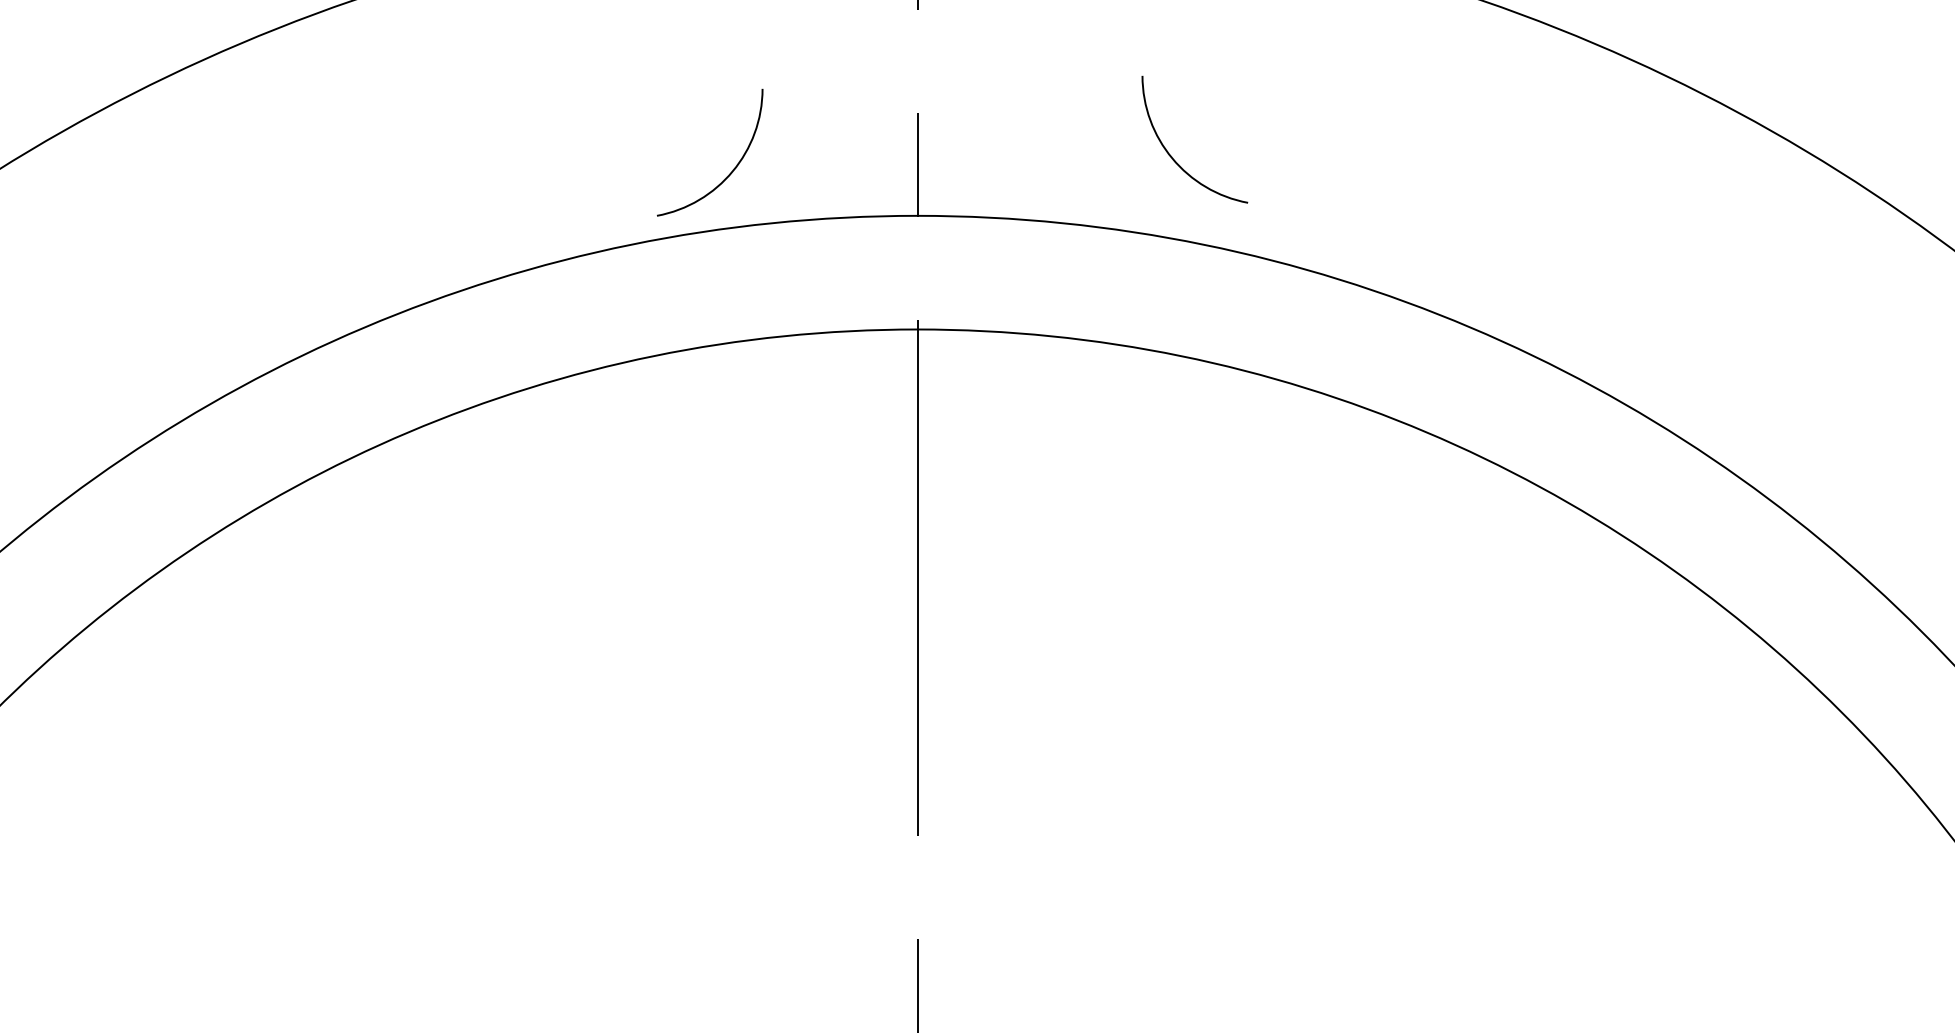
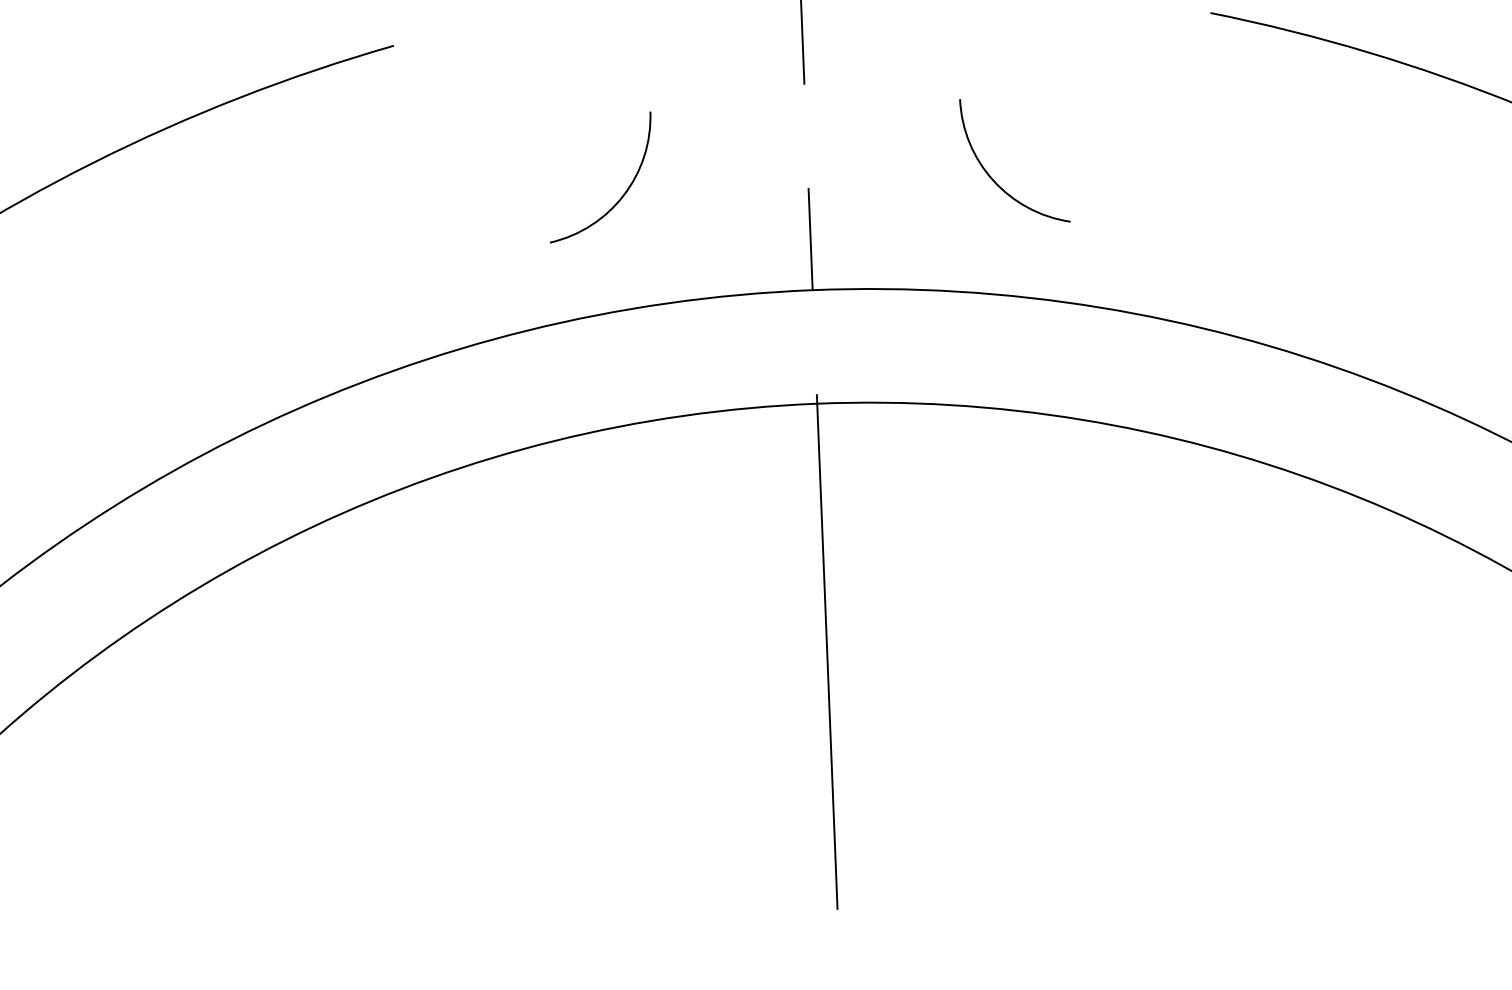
arc: (1172, 156) -> (993, 178), moved
arc: (733, 168) -> (624, 192), moved

